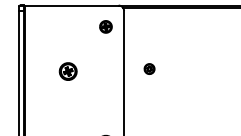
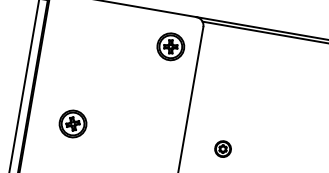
part: (105, 26) -> (170, 46), size x1.43
part: (149, 68) -> (223, 148), moved
part: (67, 71) -> (71, 123), moved

